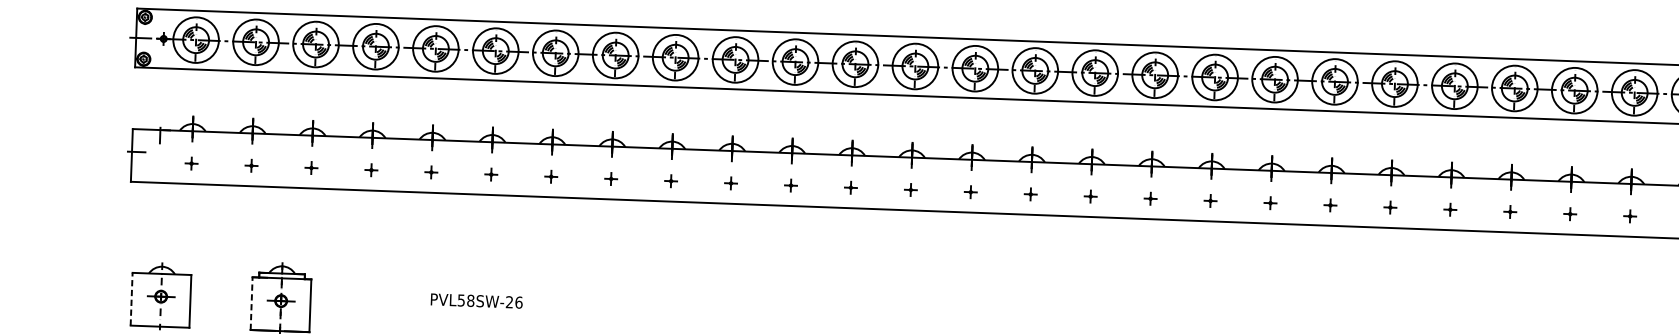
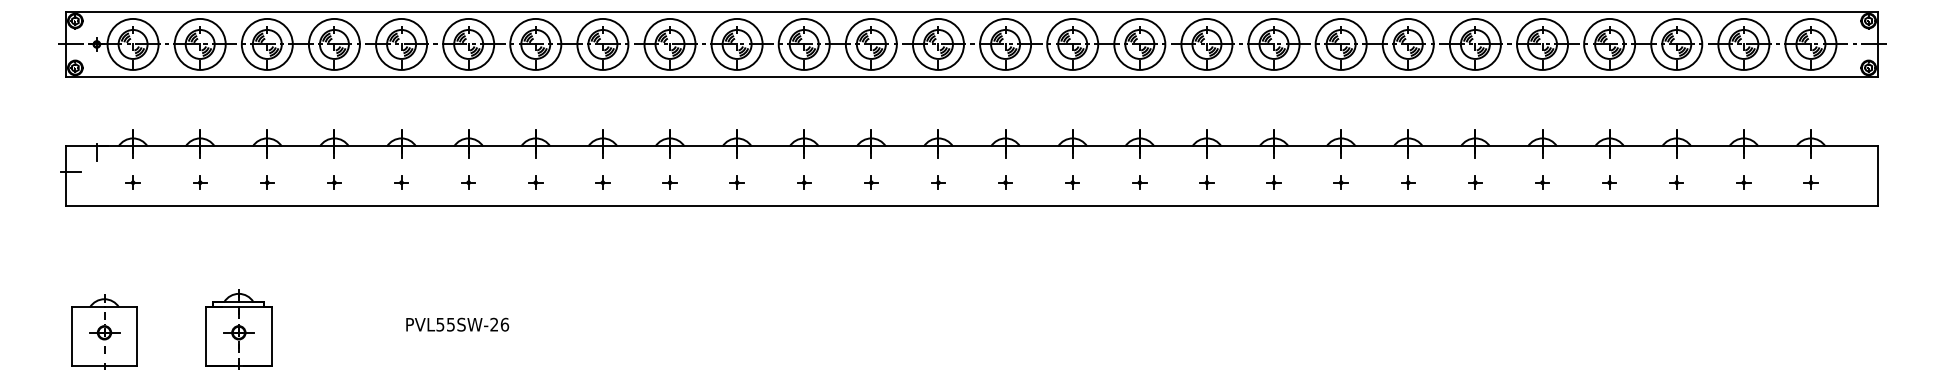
line: (131, 298) -> (71, 336), dashed -> solid
text: (470, 300) -> (450, 324), PVL58SW-26 -> PVL55SW-26
line: (251, 303) -> (205, 336), dashed -> solid

